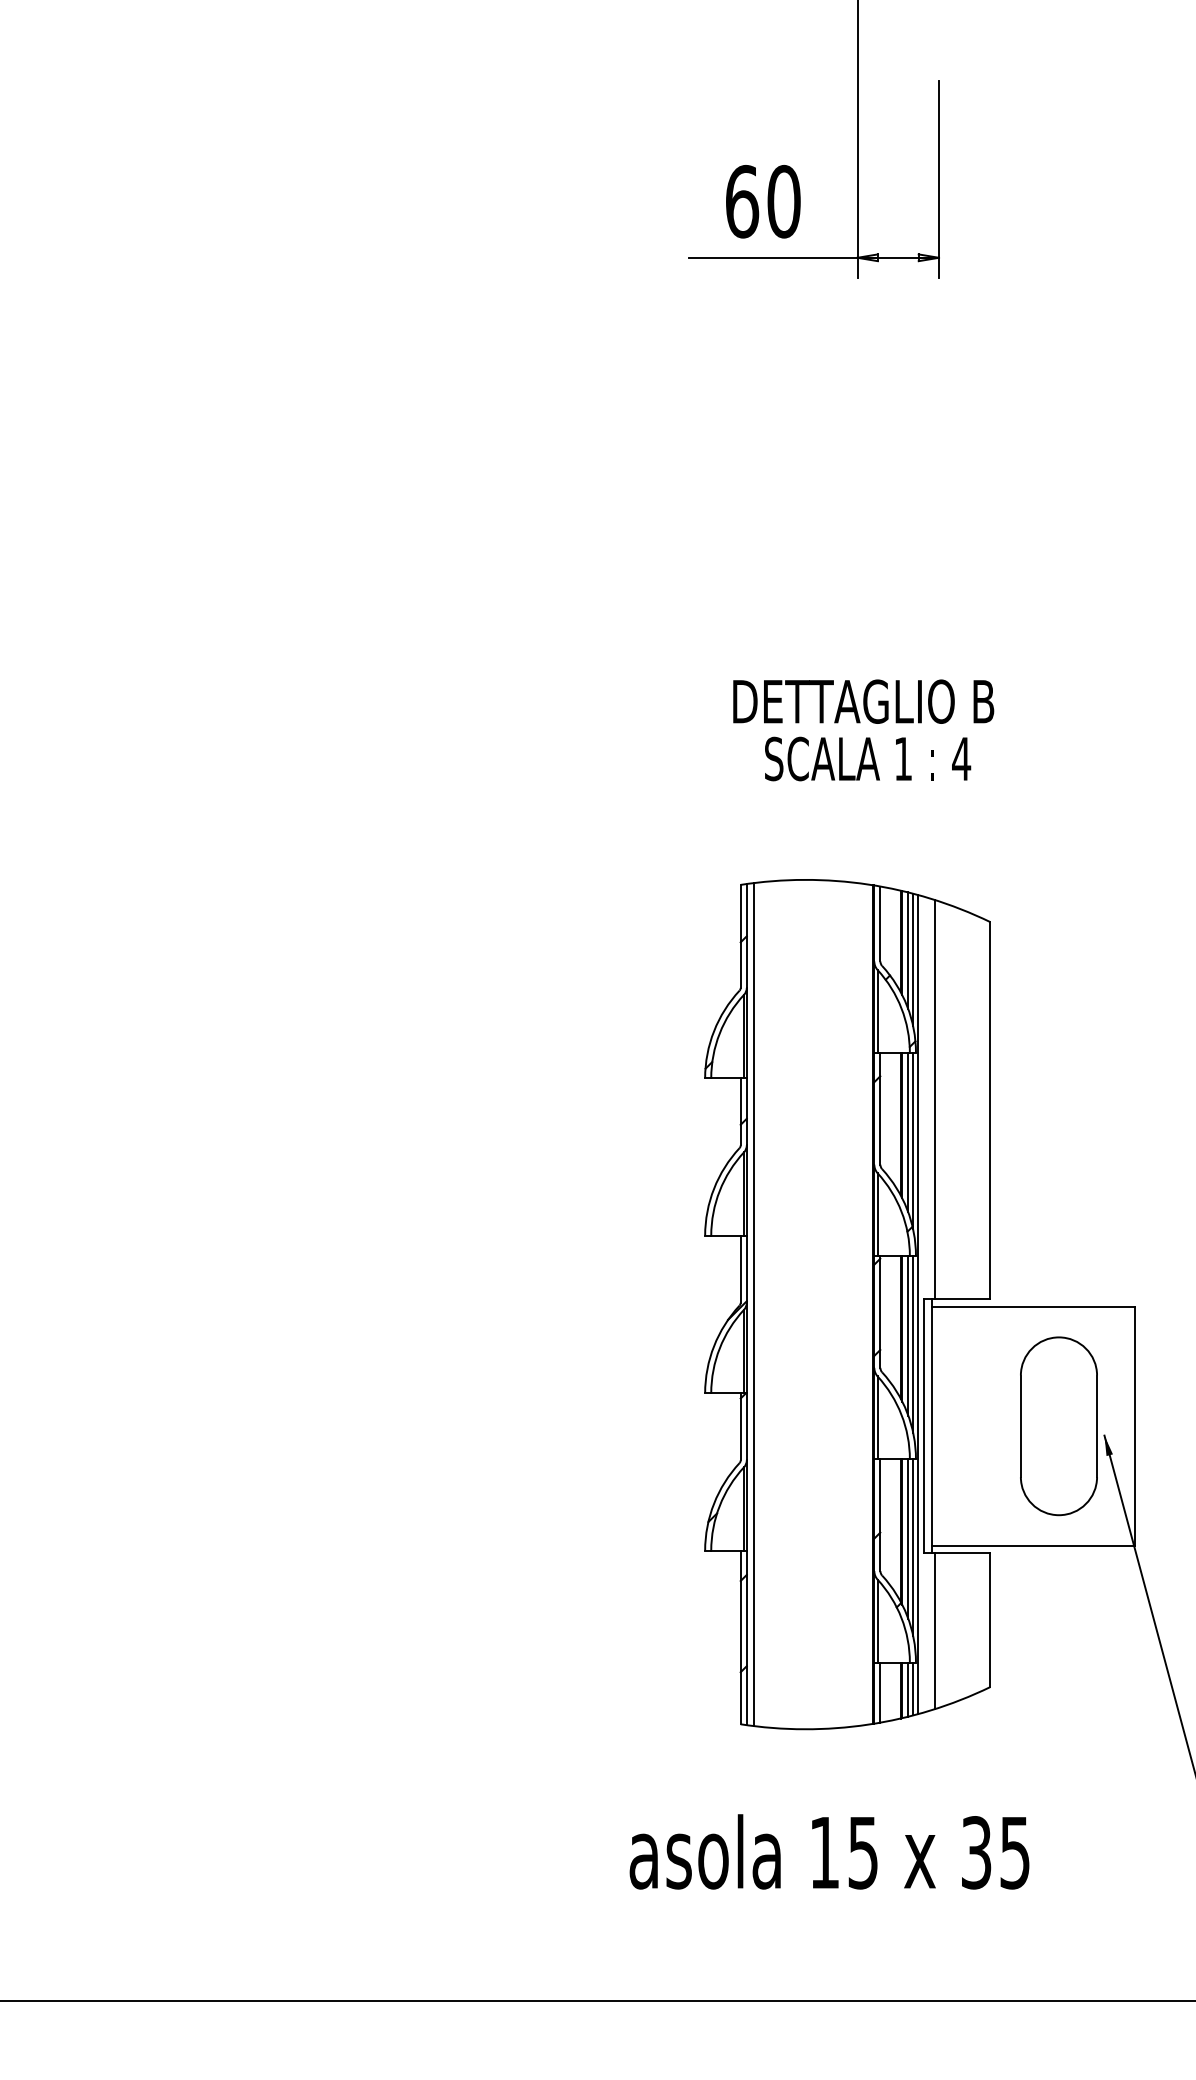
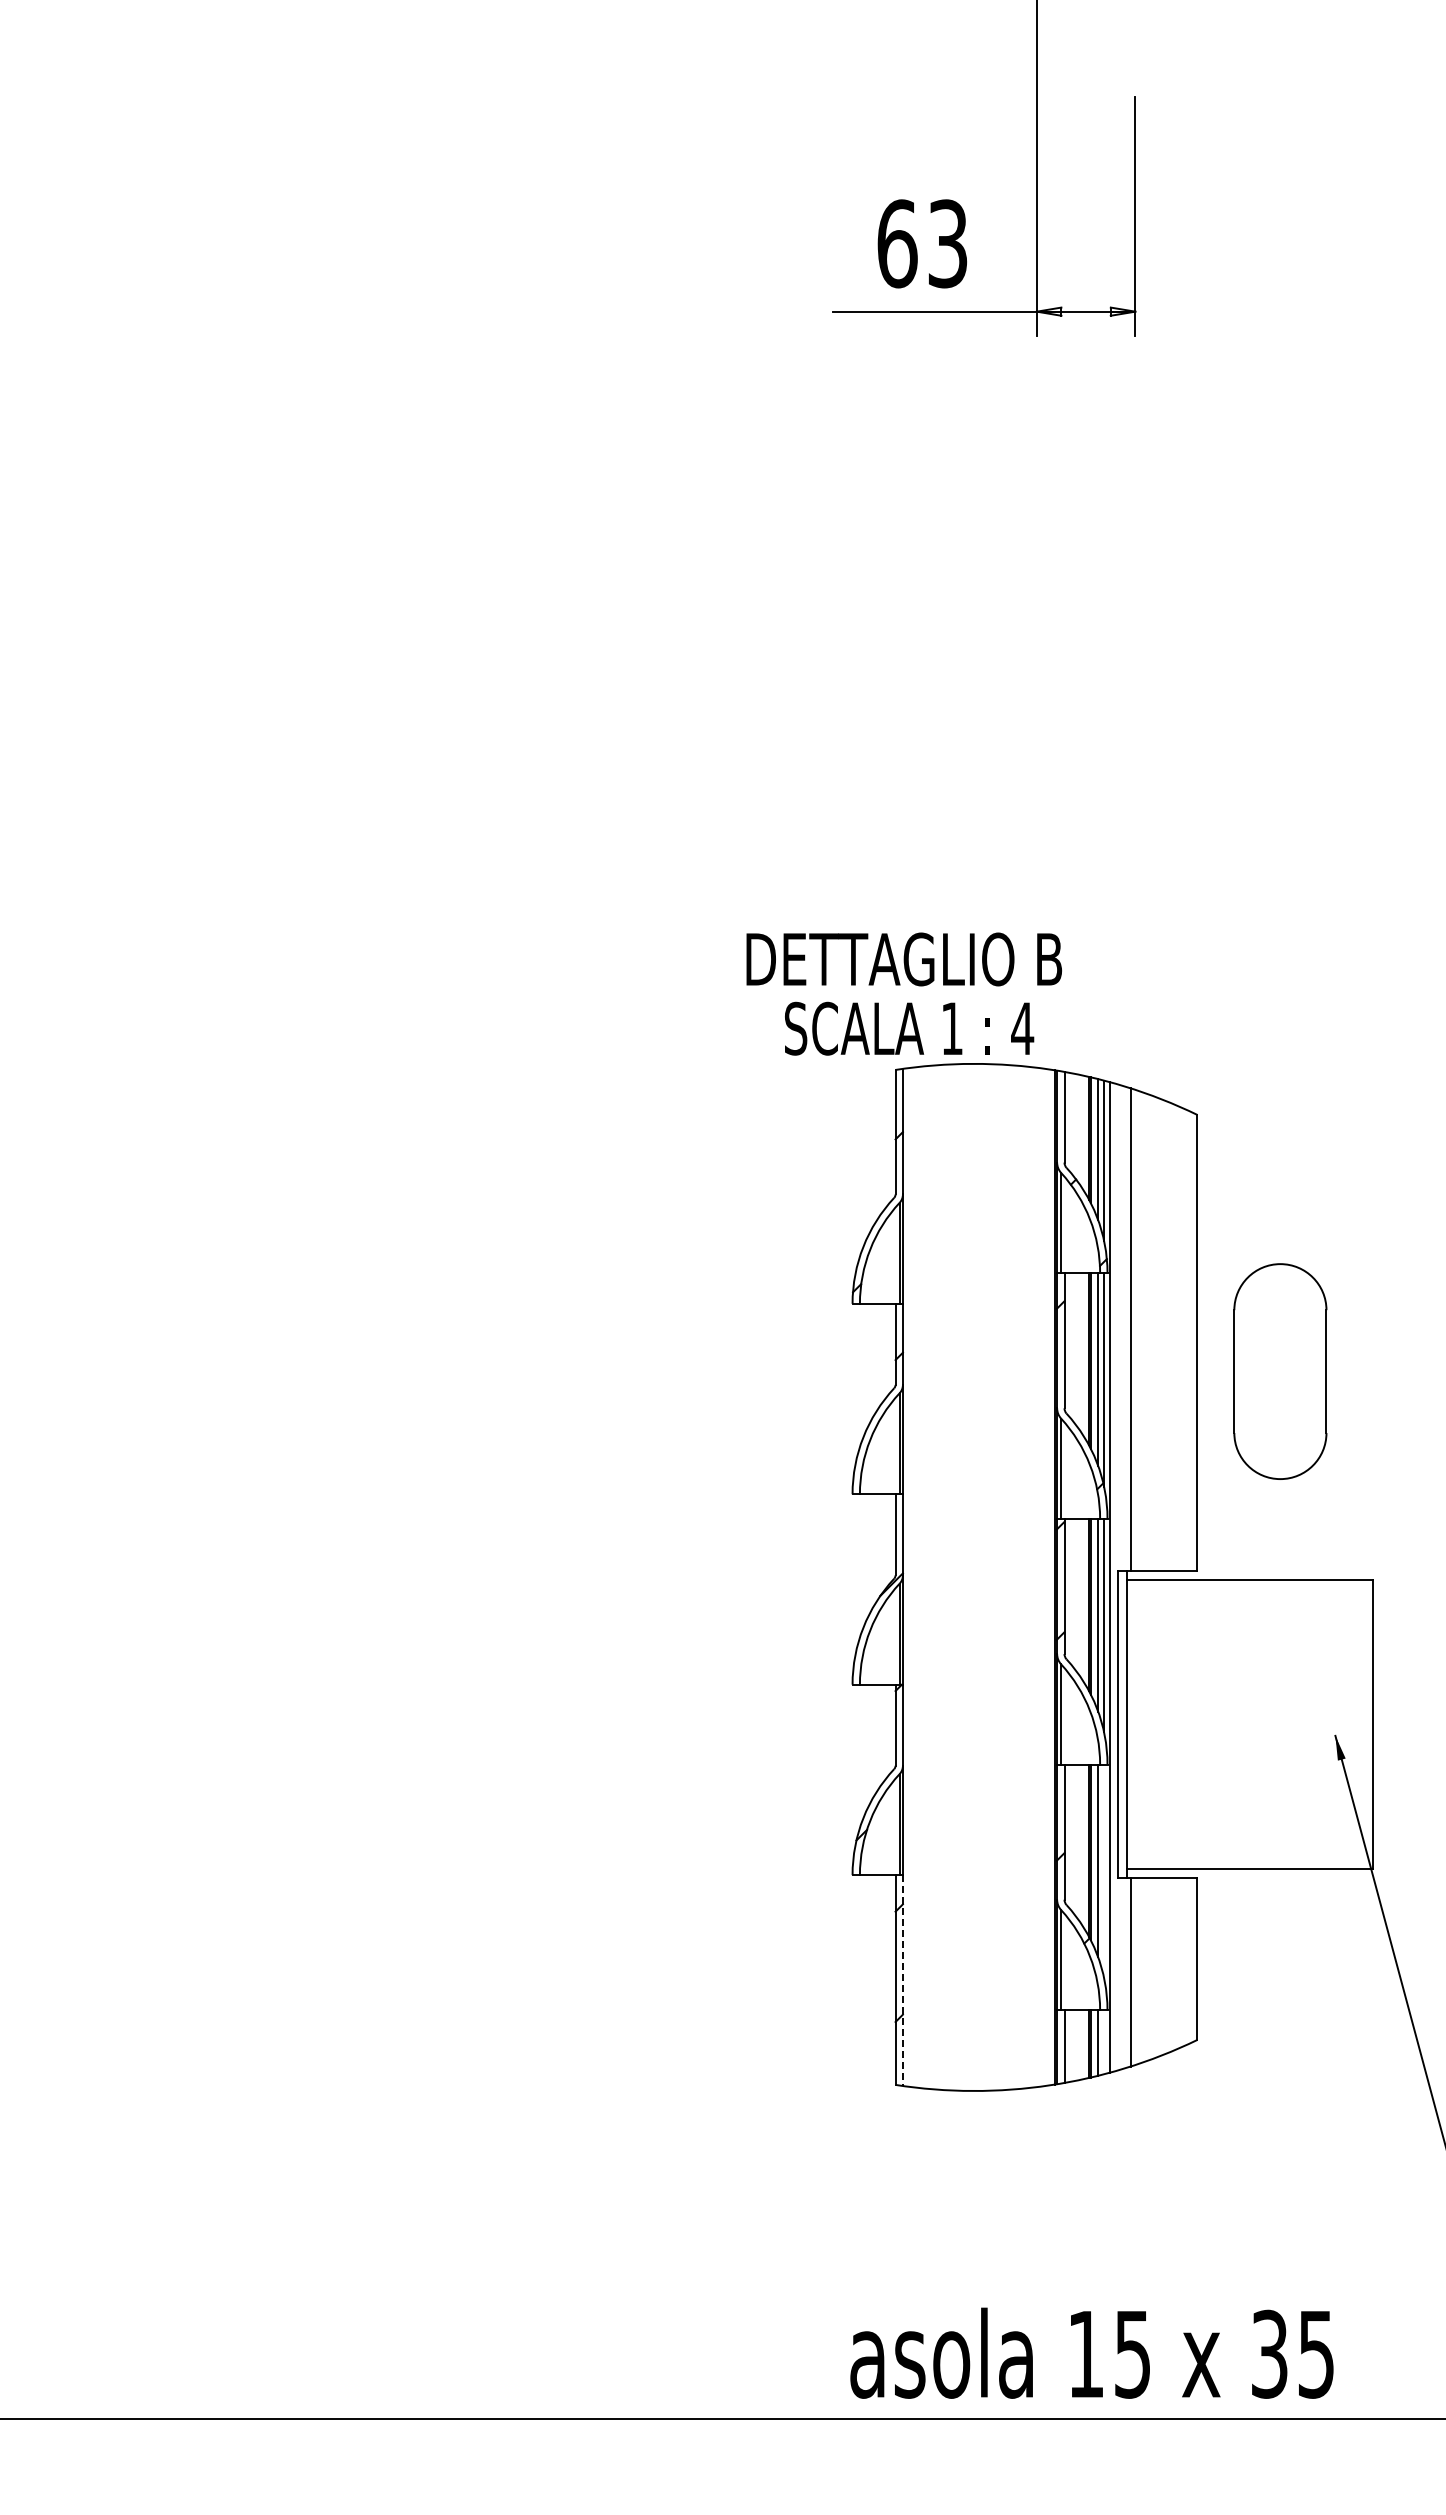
text: (784, 201) -> (948, 243), 60 -> 63
text: (863, 729) -> (903, 993), moved
line: (754, 1304) -> (912, 1577), removed
part: (1059, 1426) -> (1280, 1371), moved
line: (913, 1547) -> (1104, 1871), removed
line: (746, 1638) -> (902, 1981), solid -> dashed
line: (913, 1689) -> (1104, 2042), removed
text: (829, 1851) -> (1091, 2352), moved

